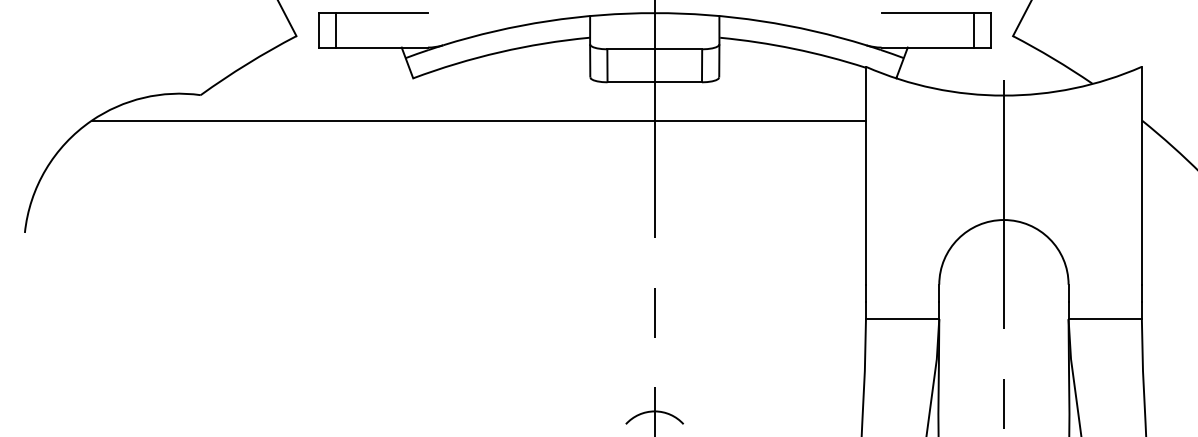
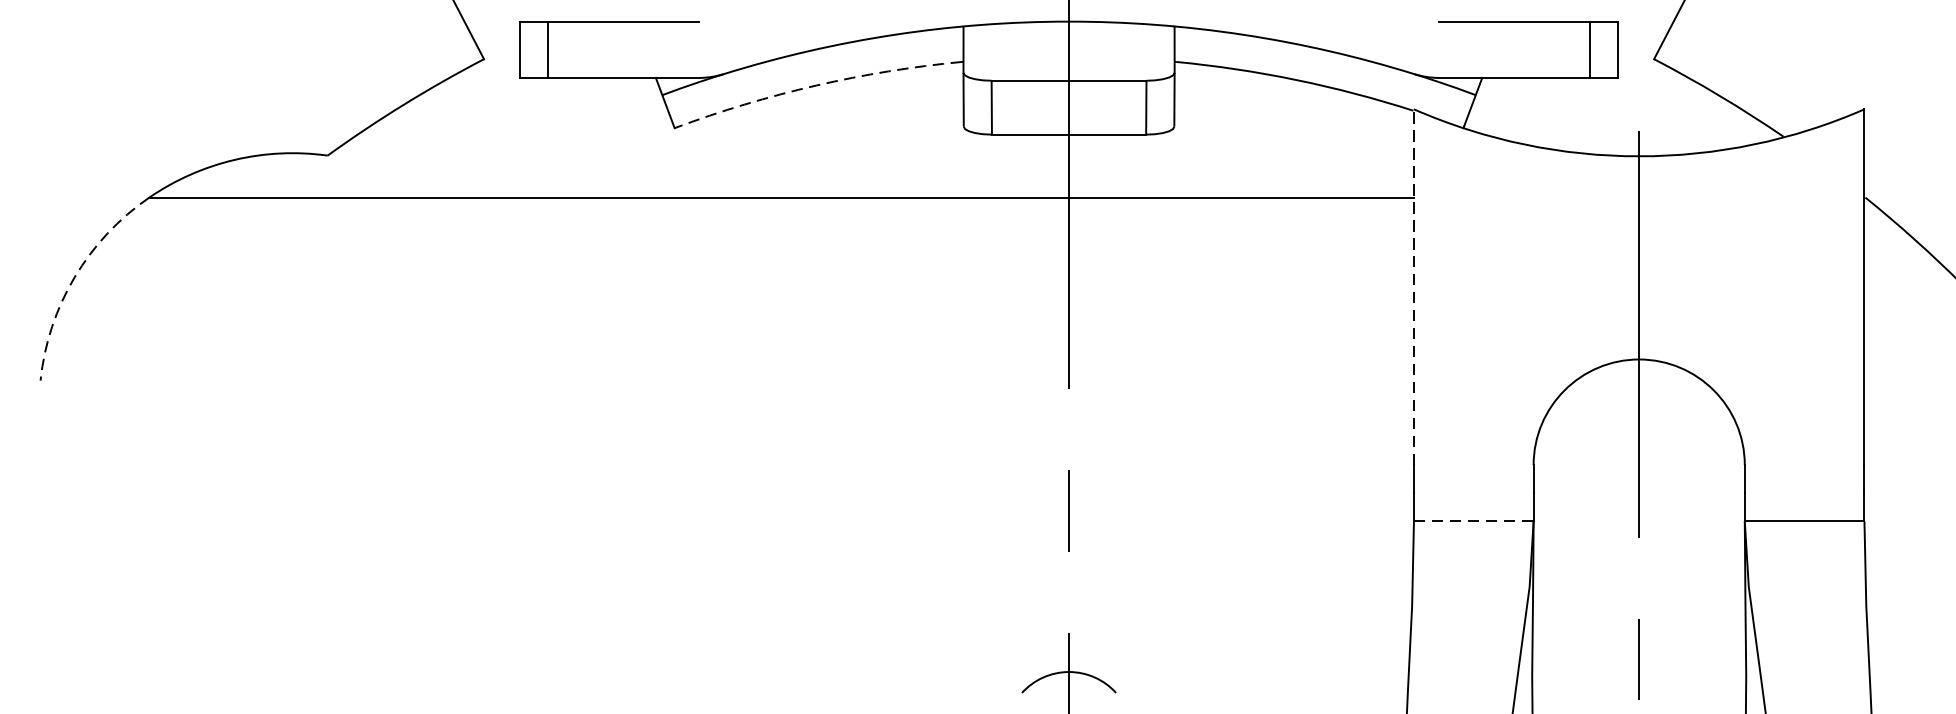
arc: (499, 52) -> (815, 85), solid -> dashed
arc: (45, 169) -> (74, 276), solid -> dashed
line: (865, 175) -> (1413, 286), solid -> dashed
line: (902, 319) -> (1473, 521), solid -> dashed

